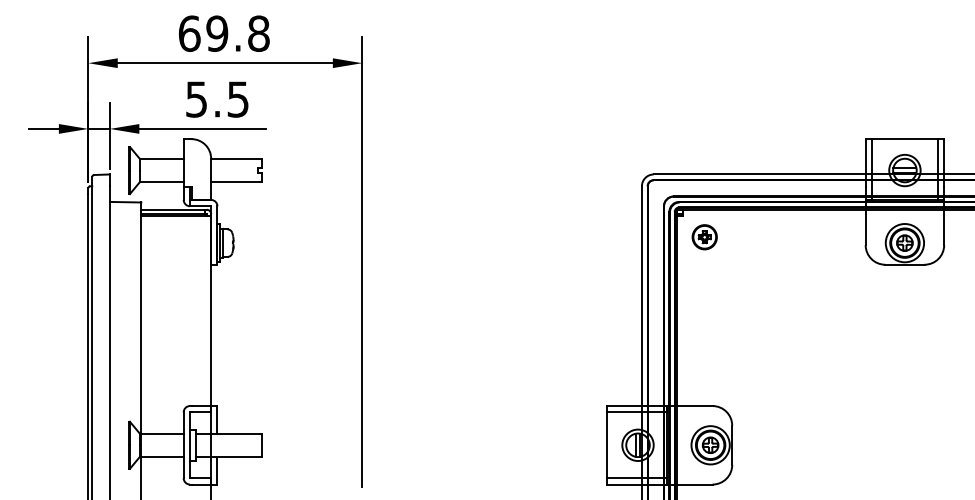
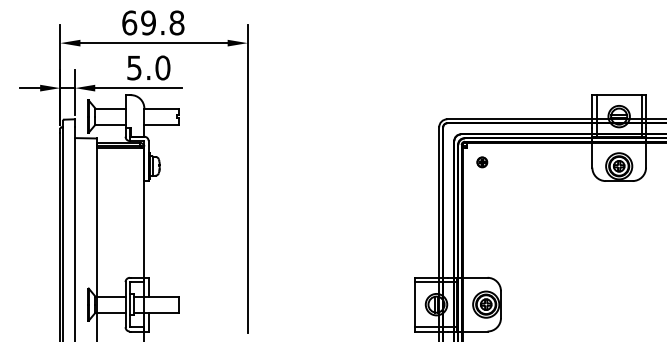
text: (237, 98) -> (162, 67), 5.5 -> 5.0
part: (705, 237) -> (482, 162), size x0.6

